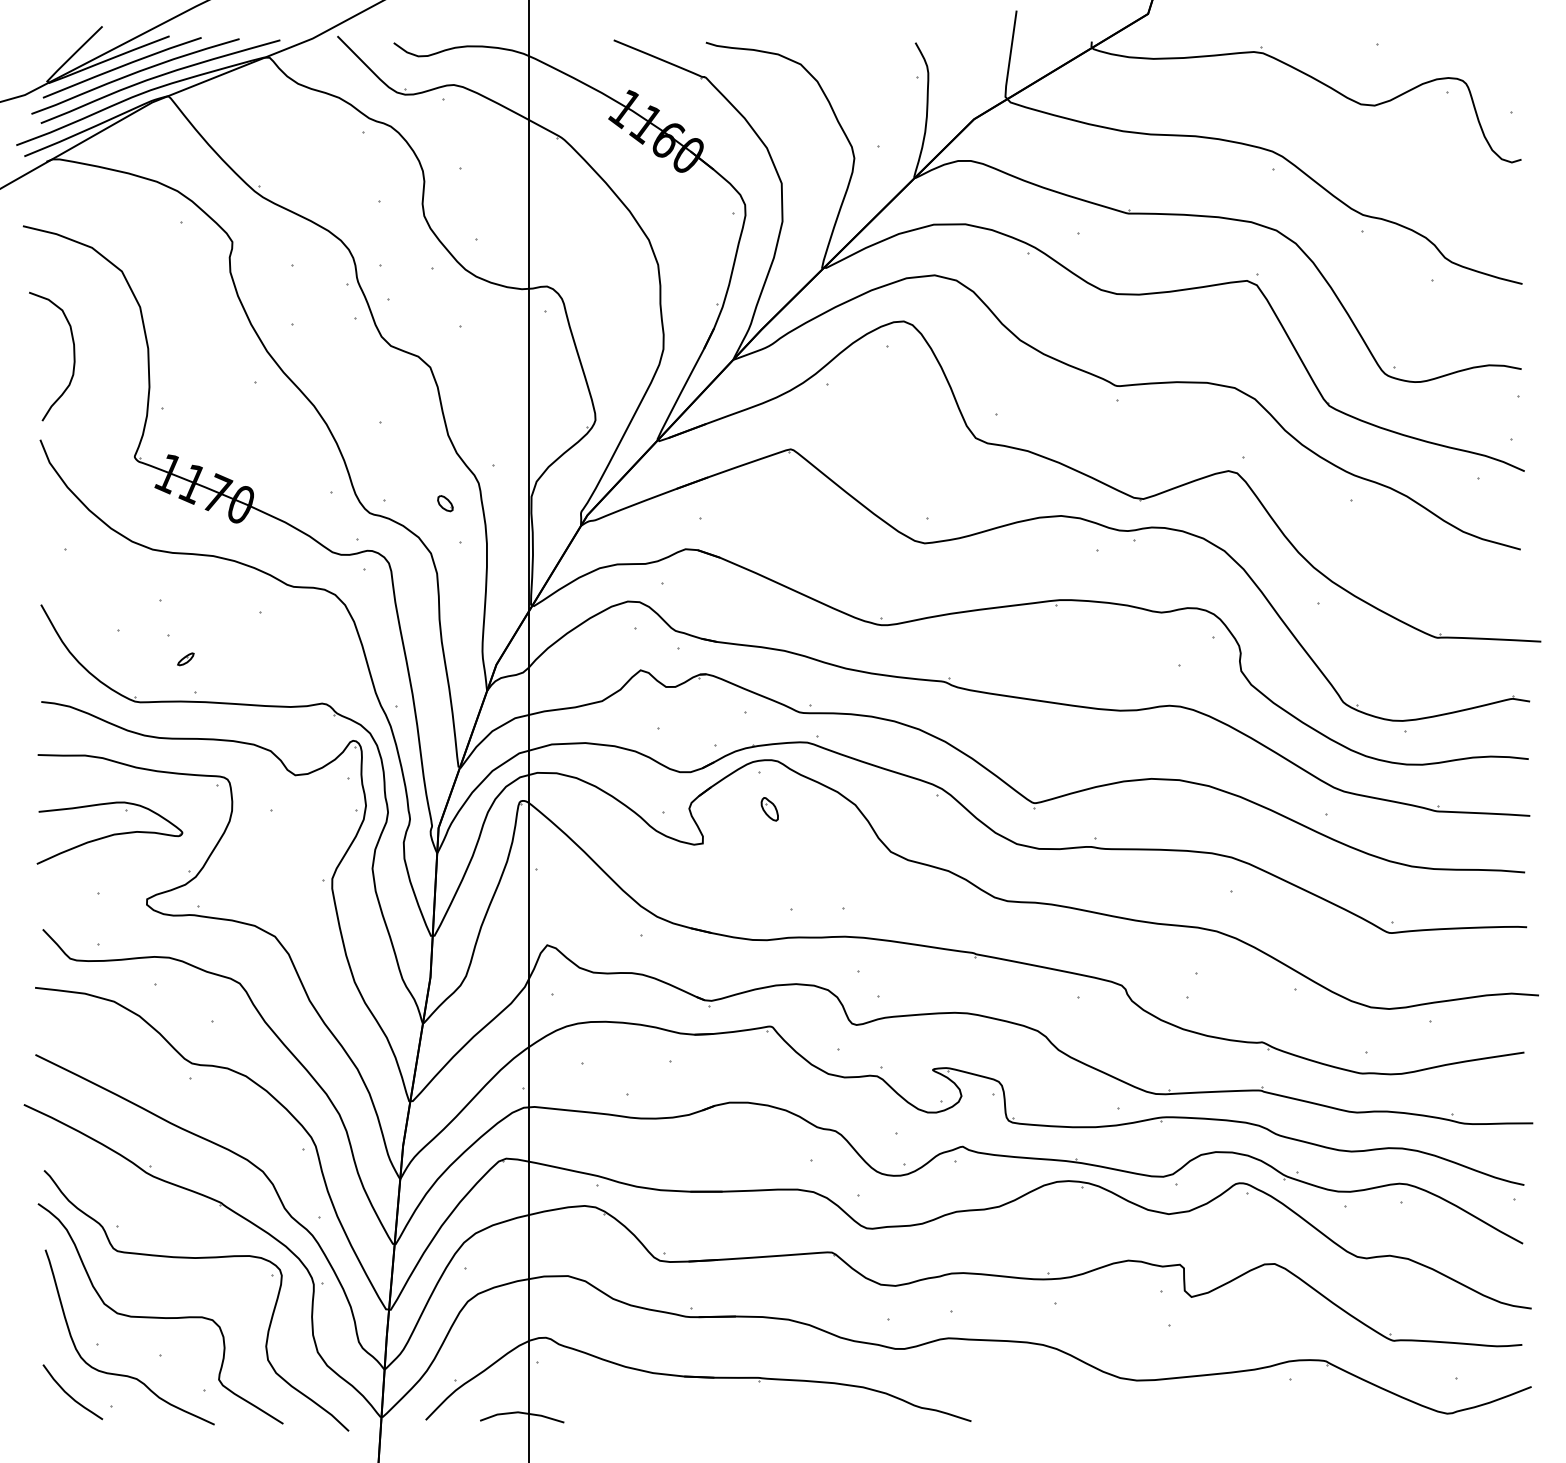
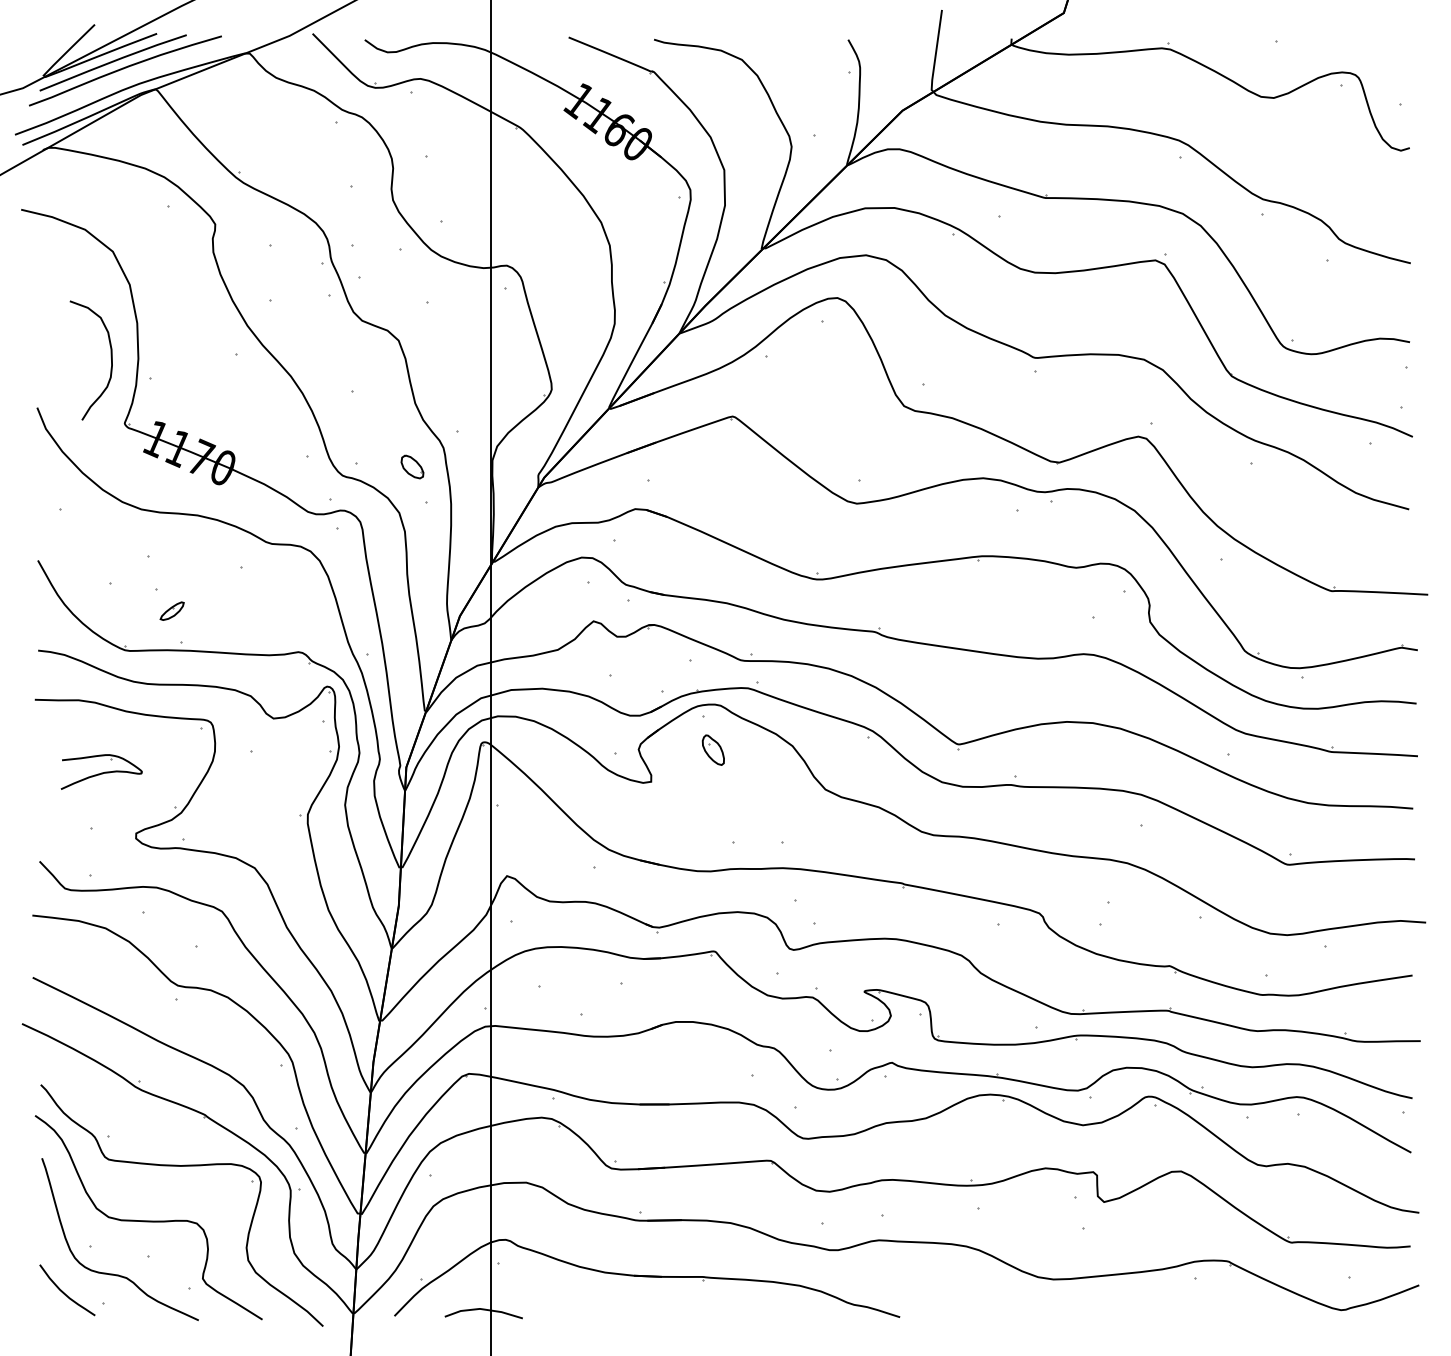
curve: (160, 77) -> (148, 71), removed
curve: (72, 353) -> (110, 357), moved
part: (445, 503) -> (412, 466), size x1.6
part: (185, 658) -> (171, 610), size x1.6
part: (768, 808) -> (712, 749), size x1.4
part: (109, 832) -> (101, 771), size x0.6

